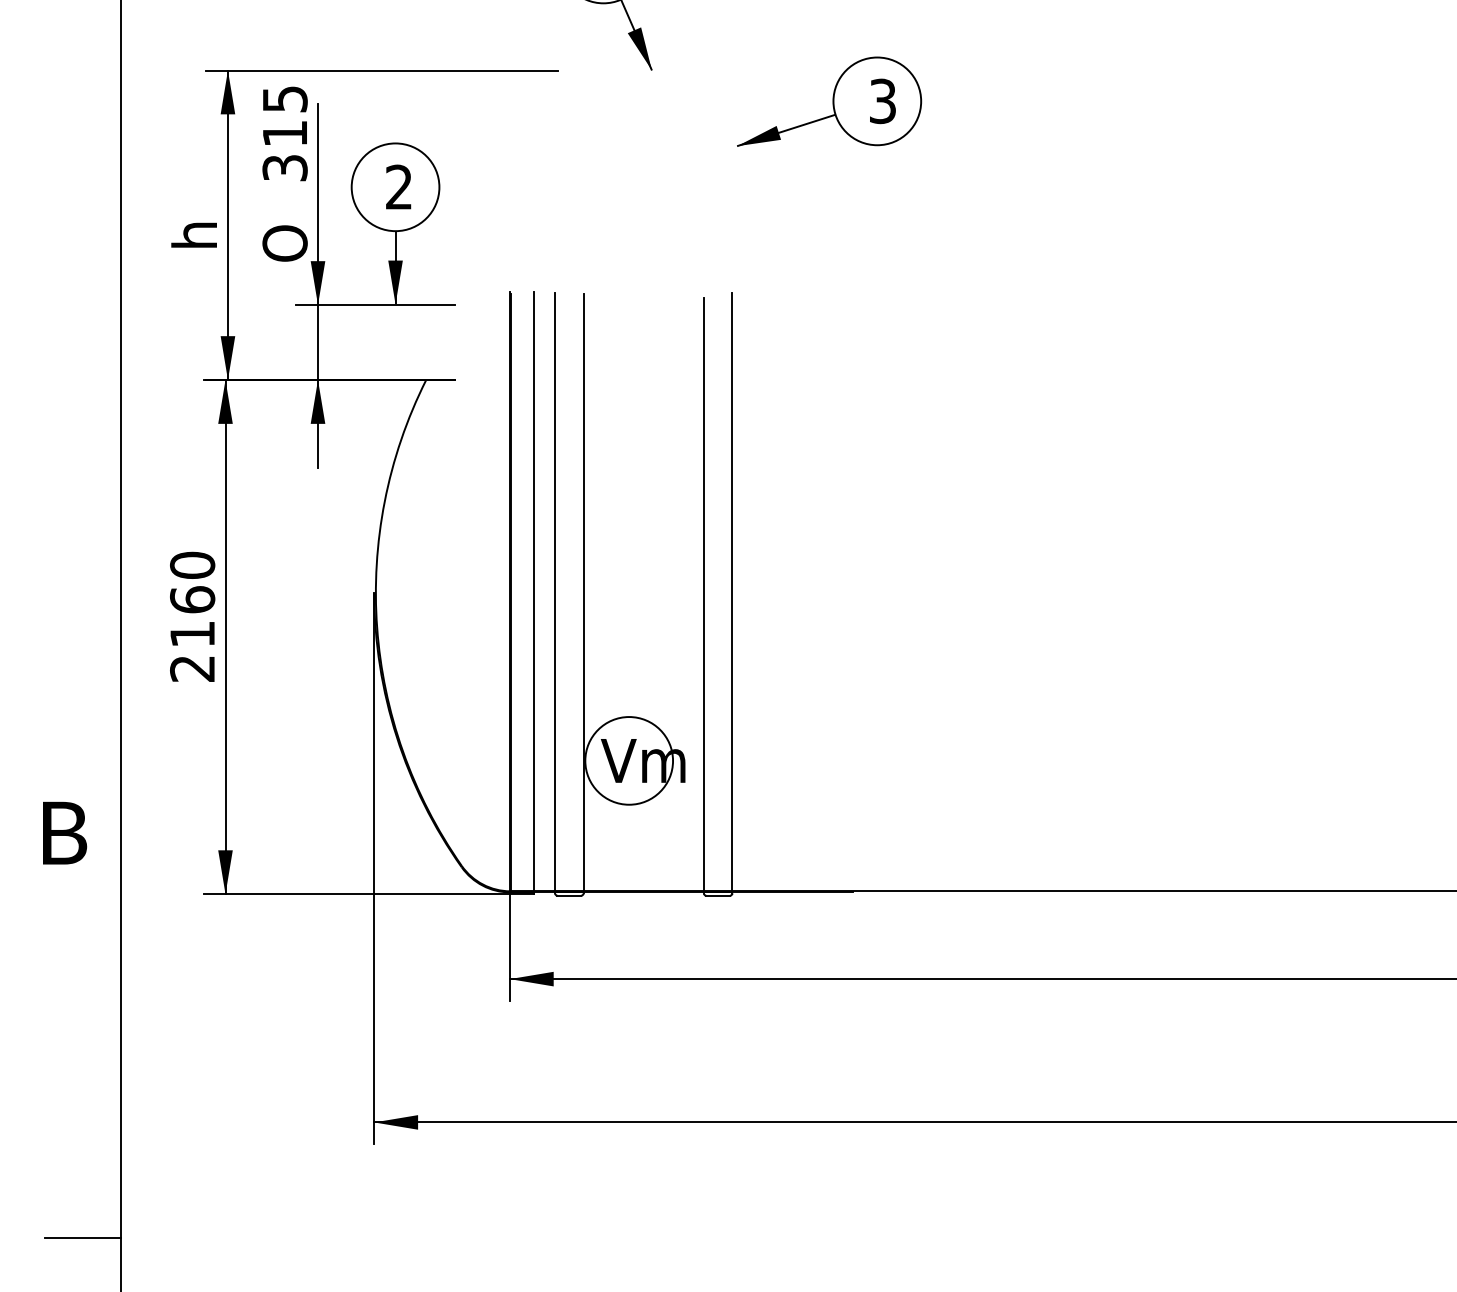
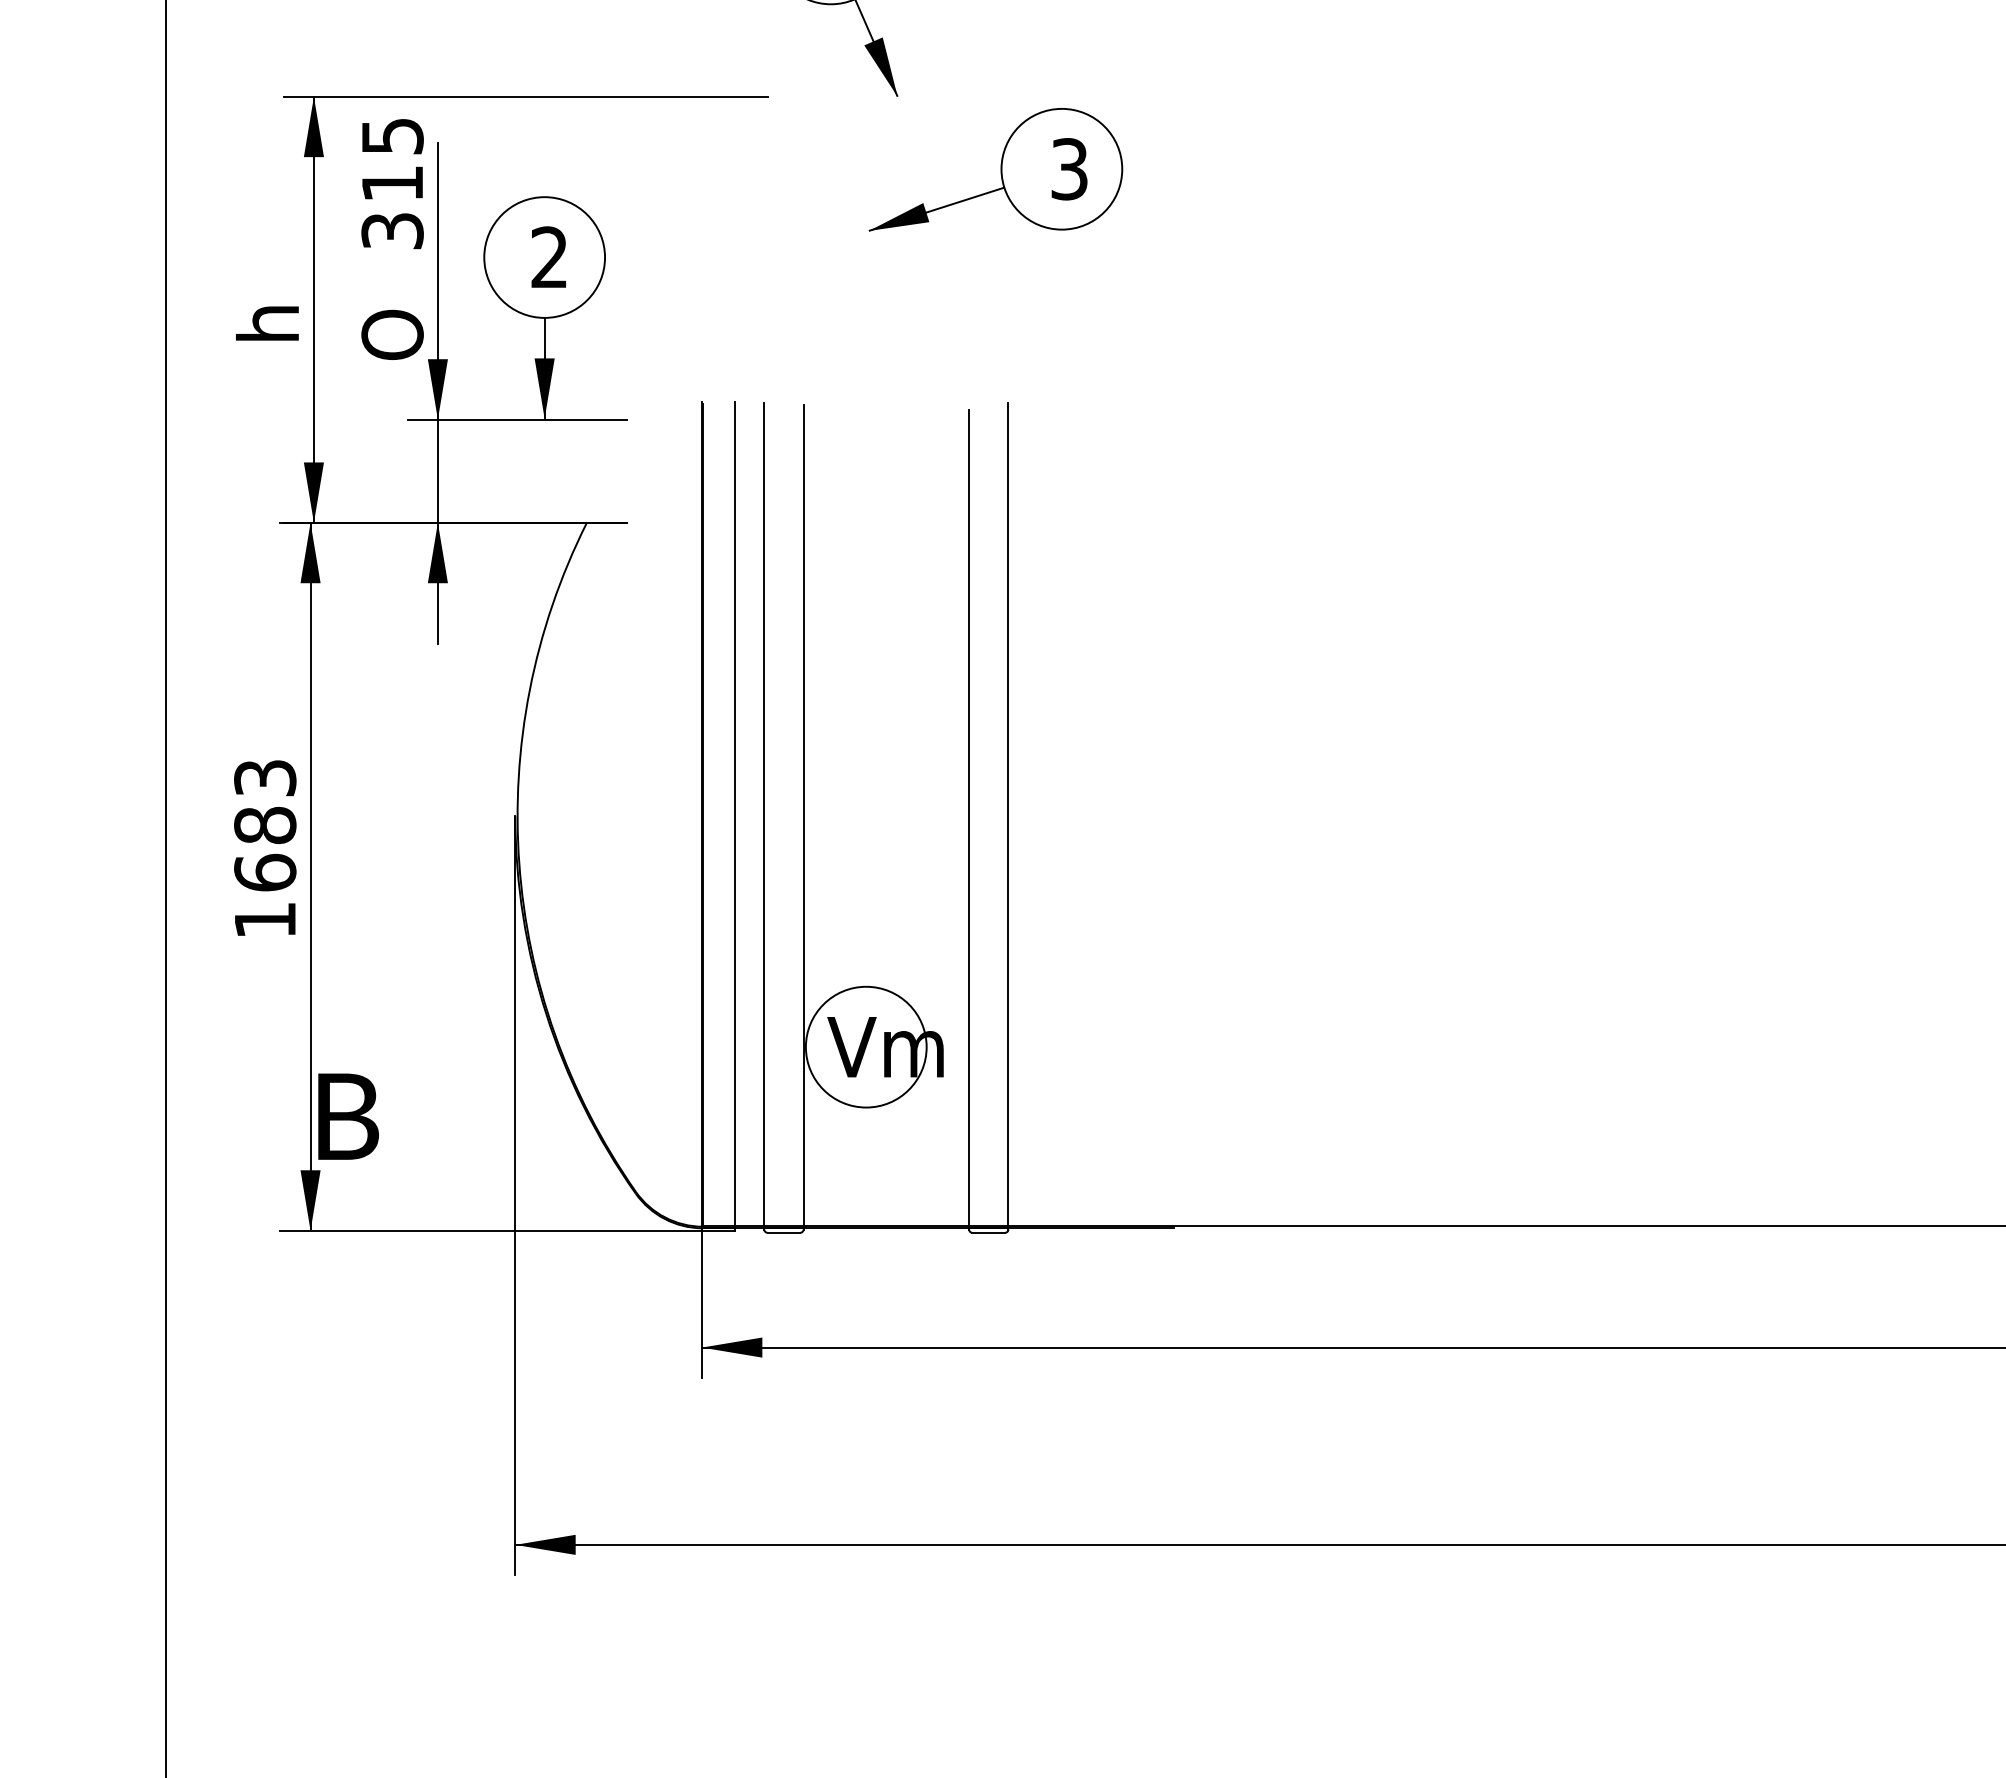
part: (829, 101) -> (995, 169), moved
text: (192, 616) -> (265, 848), 2160 -> 1683
text: (64, 833) -> (348, 1116), moved
line: (83, 1237) -> (114, 1703), removed

